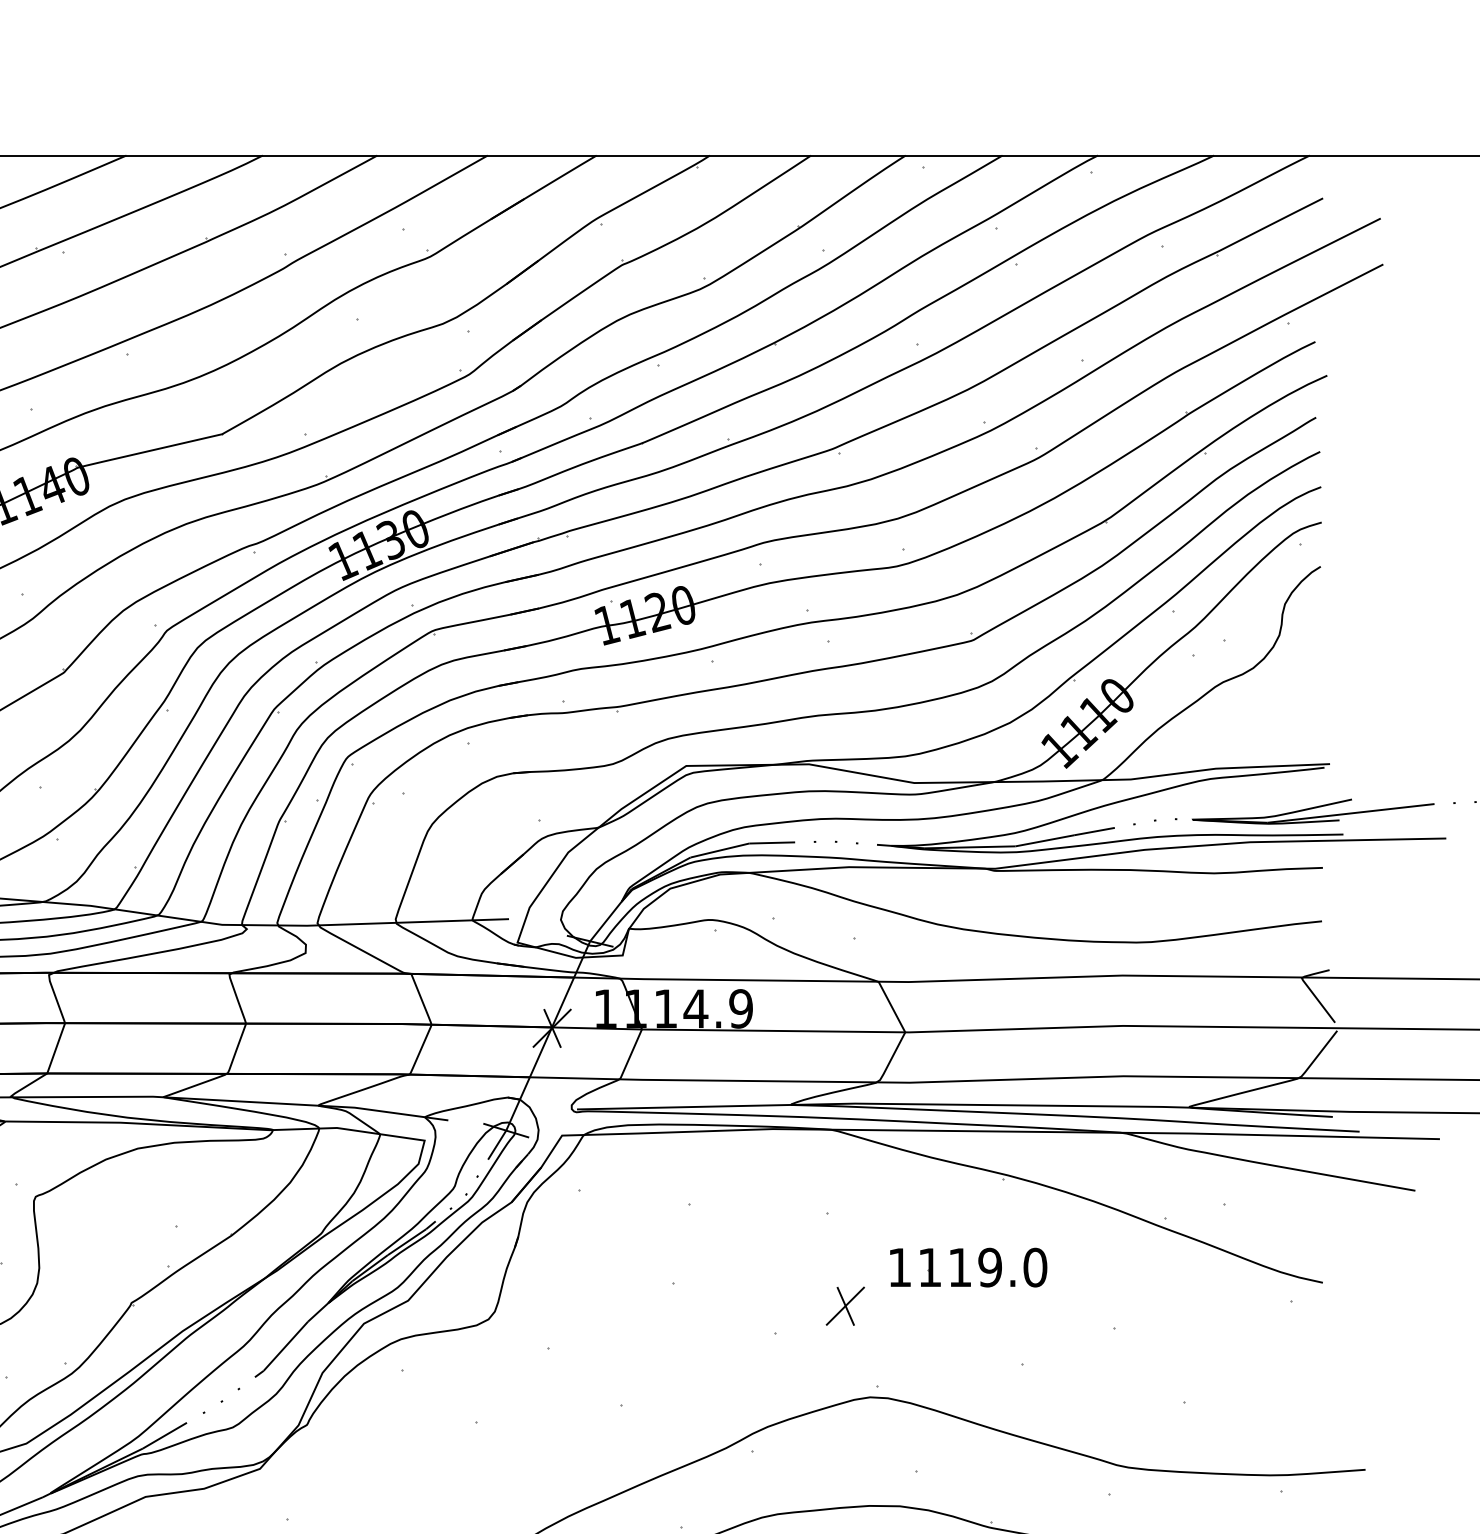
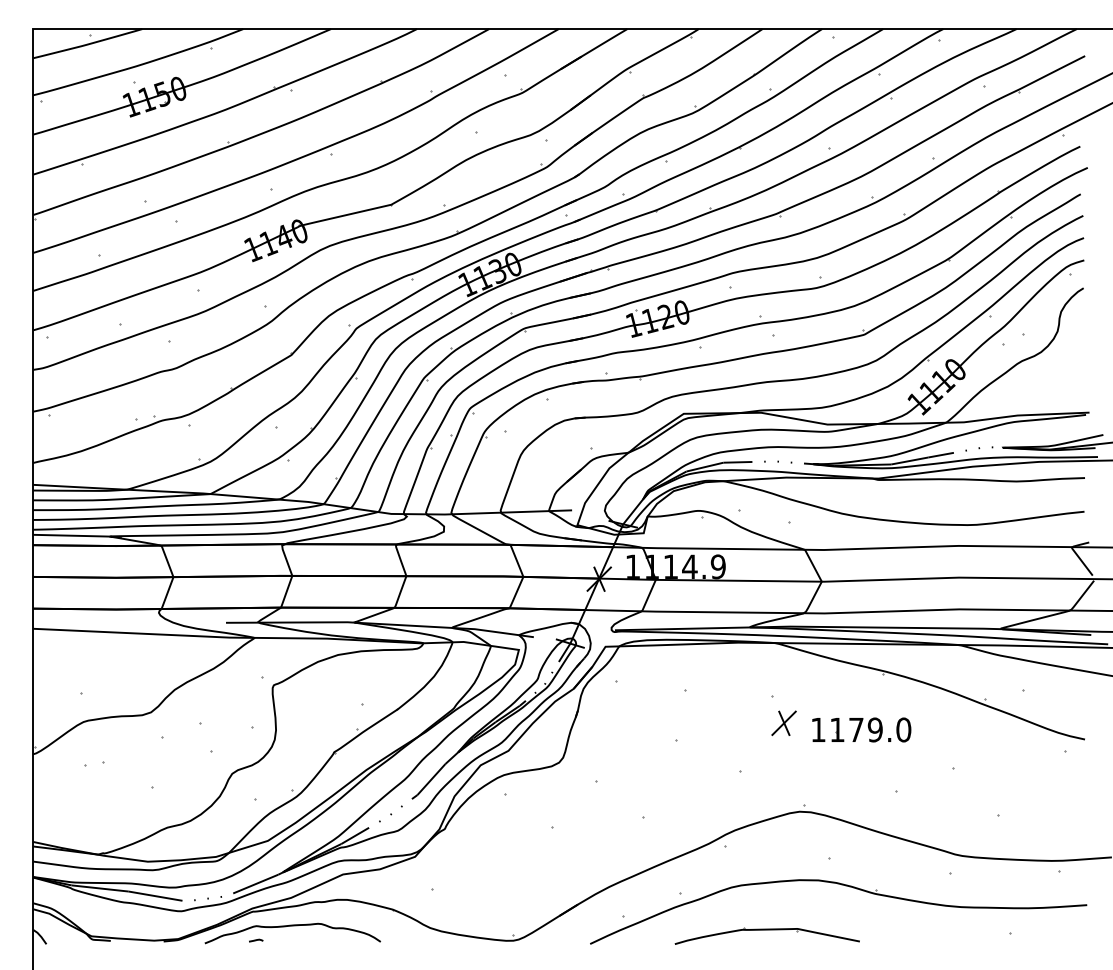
text: (960, 1266) -> (856, 729), 1119.0 -> 1179.0
part: (844, 1304) -> (783, 722), moved

